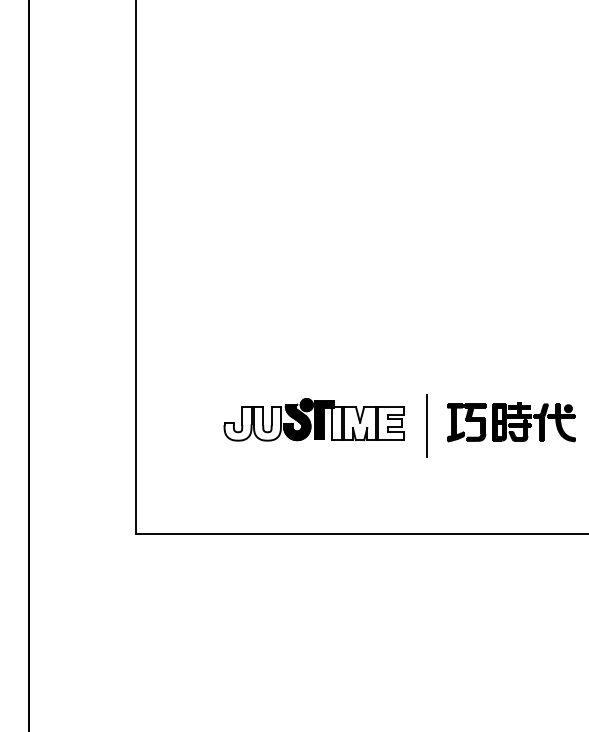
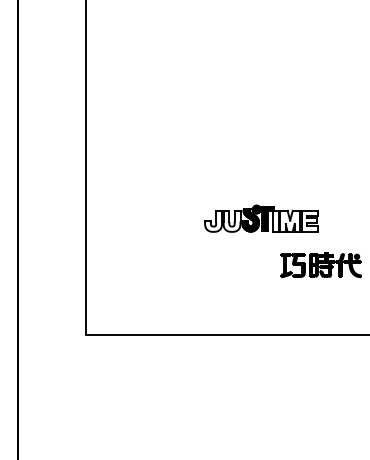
part: (314, 419) -> (261, 218), moved
line: (427, 424) -> (268, 266), removed

